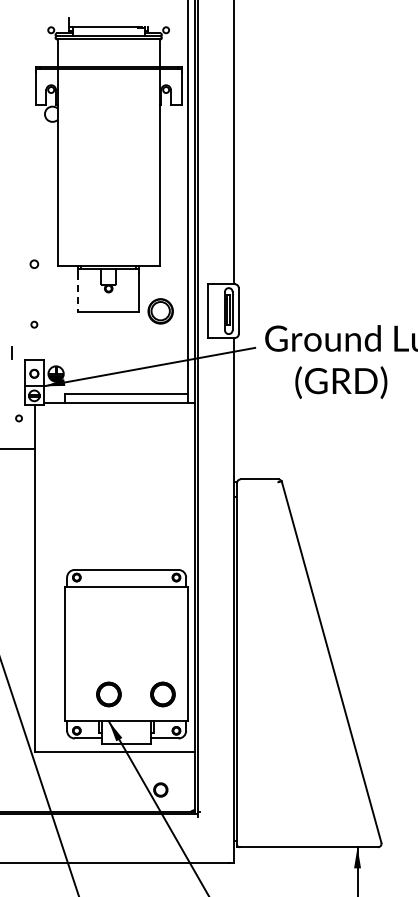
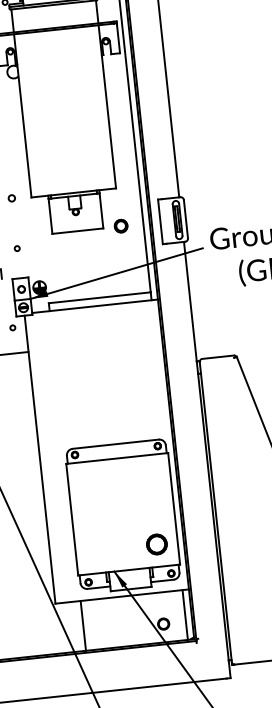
line: (78, 292) -> (51, 217), dashed -> solid
part: (160, 310) -> (120, 225), size x0.62
part: (108, 694) -> (111, 549), removed
line: (65, 781) -> (83, 625), added
line: (187, 781) -> (185, 614), added

